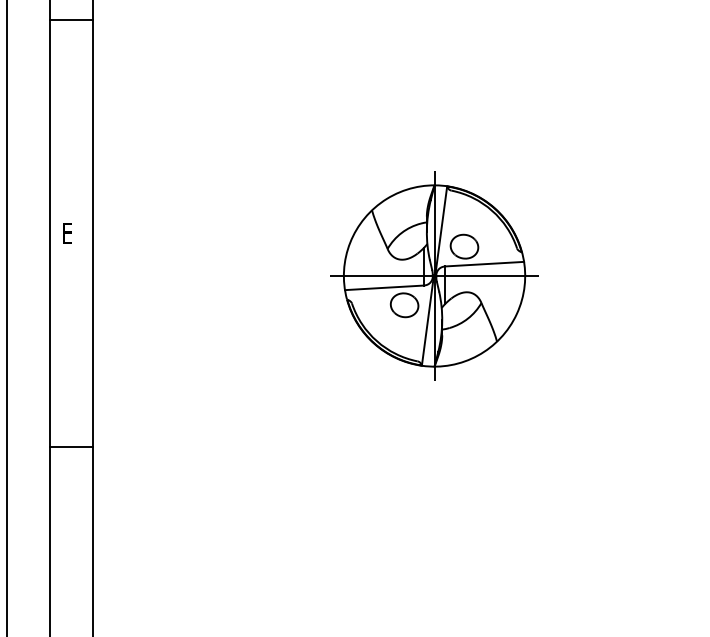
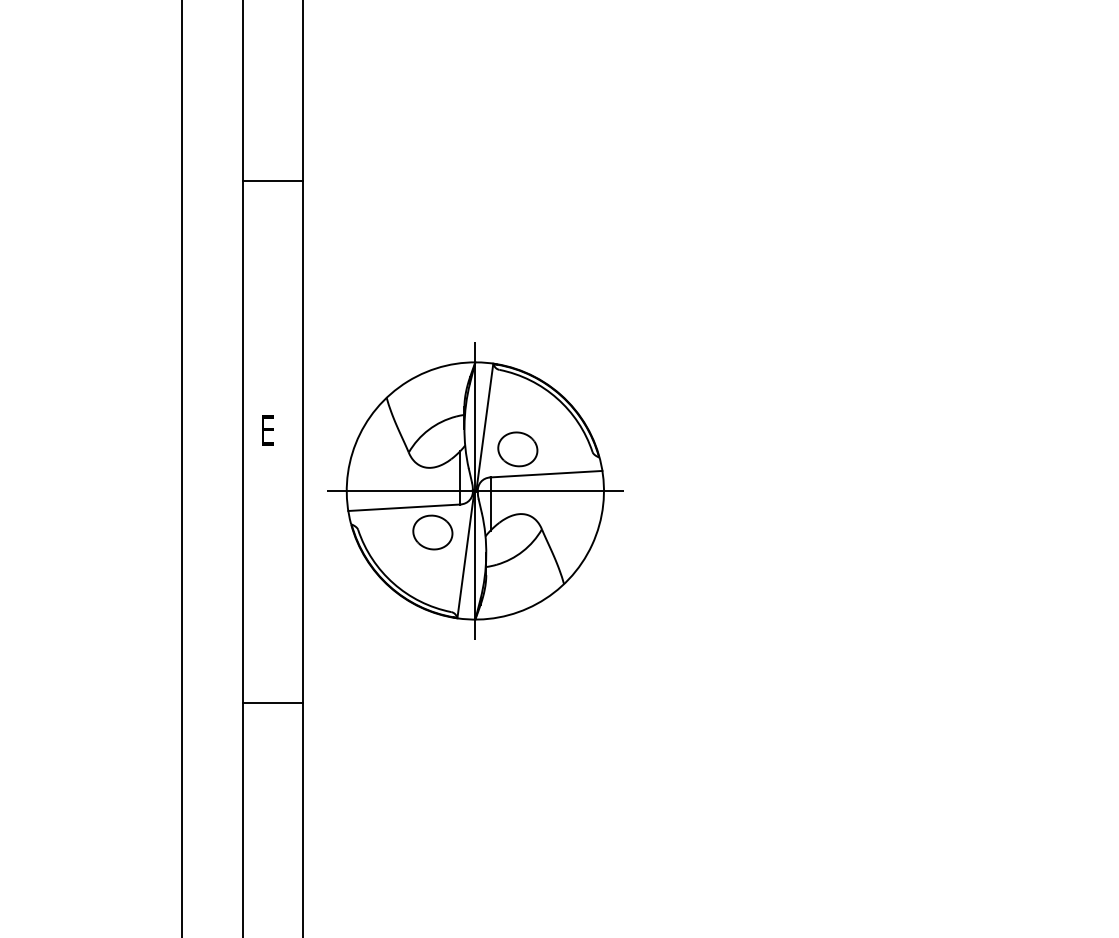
line: (70, 19) -> (272, 181), moved
part: (434, 275) -> (475, 490), moved
line: (70, 446) -> (272, 702), moved

